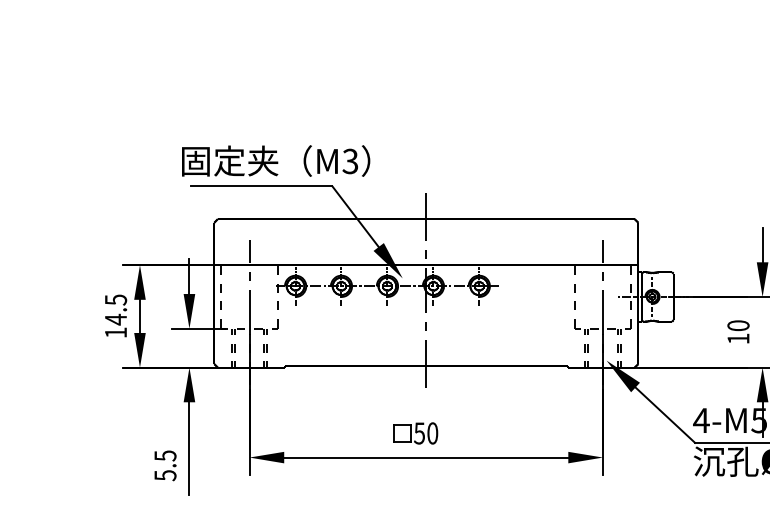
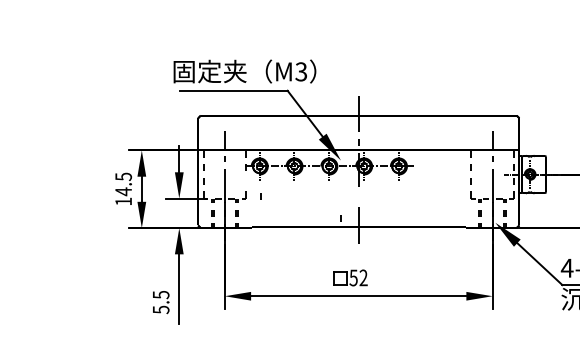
line: (277, 305) -> (261, 196), moved
line: (425, 326) -> (339, 218), moved
text: (432, 433) -> (363, 277), 50 -> 52

